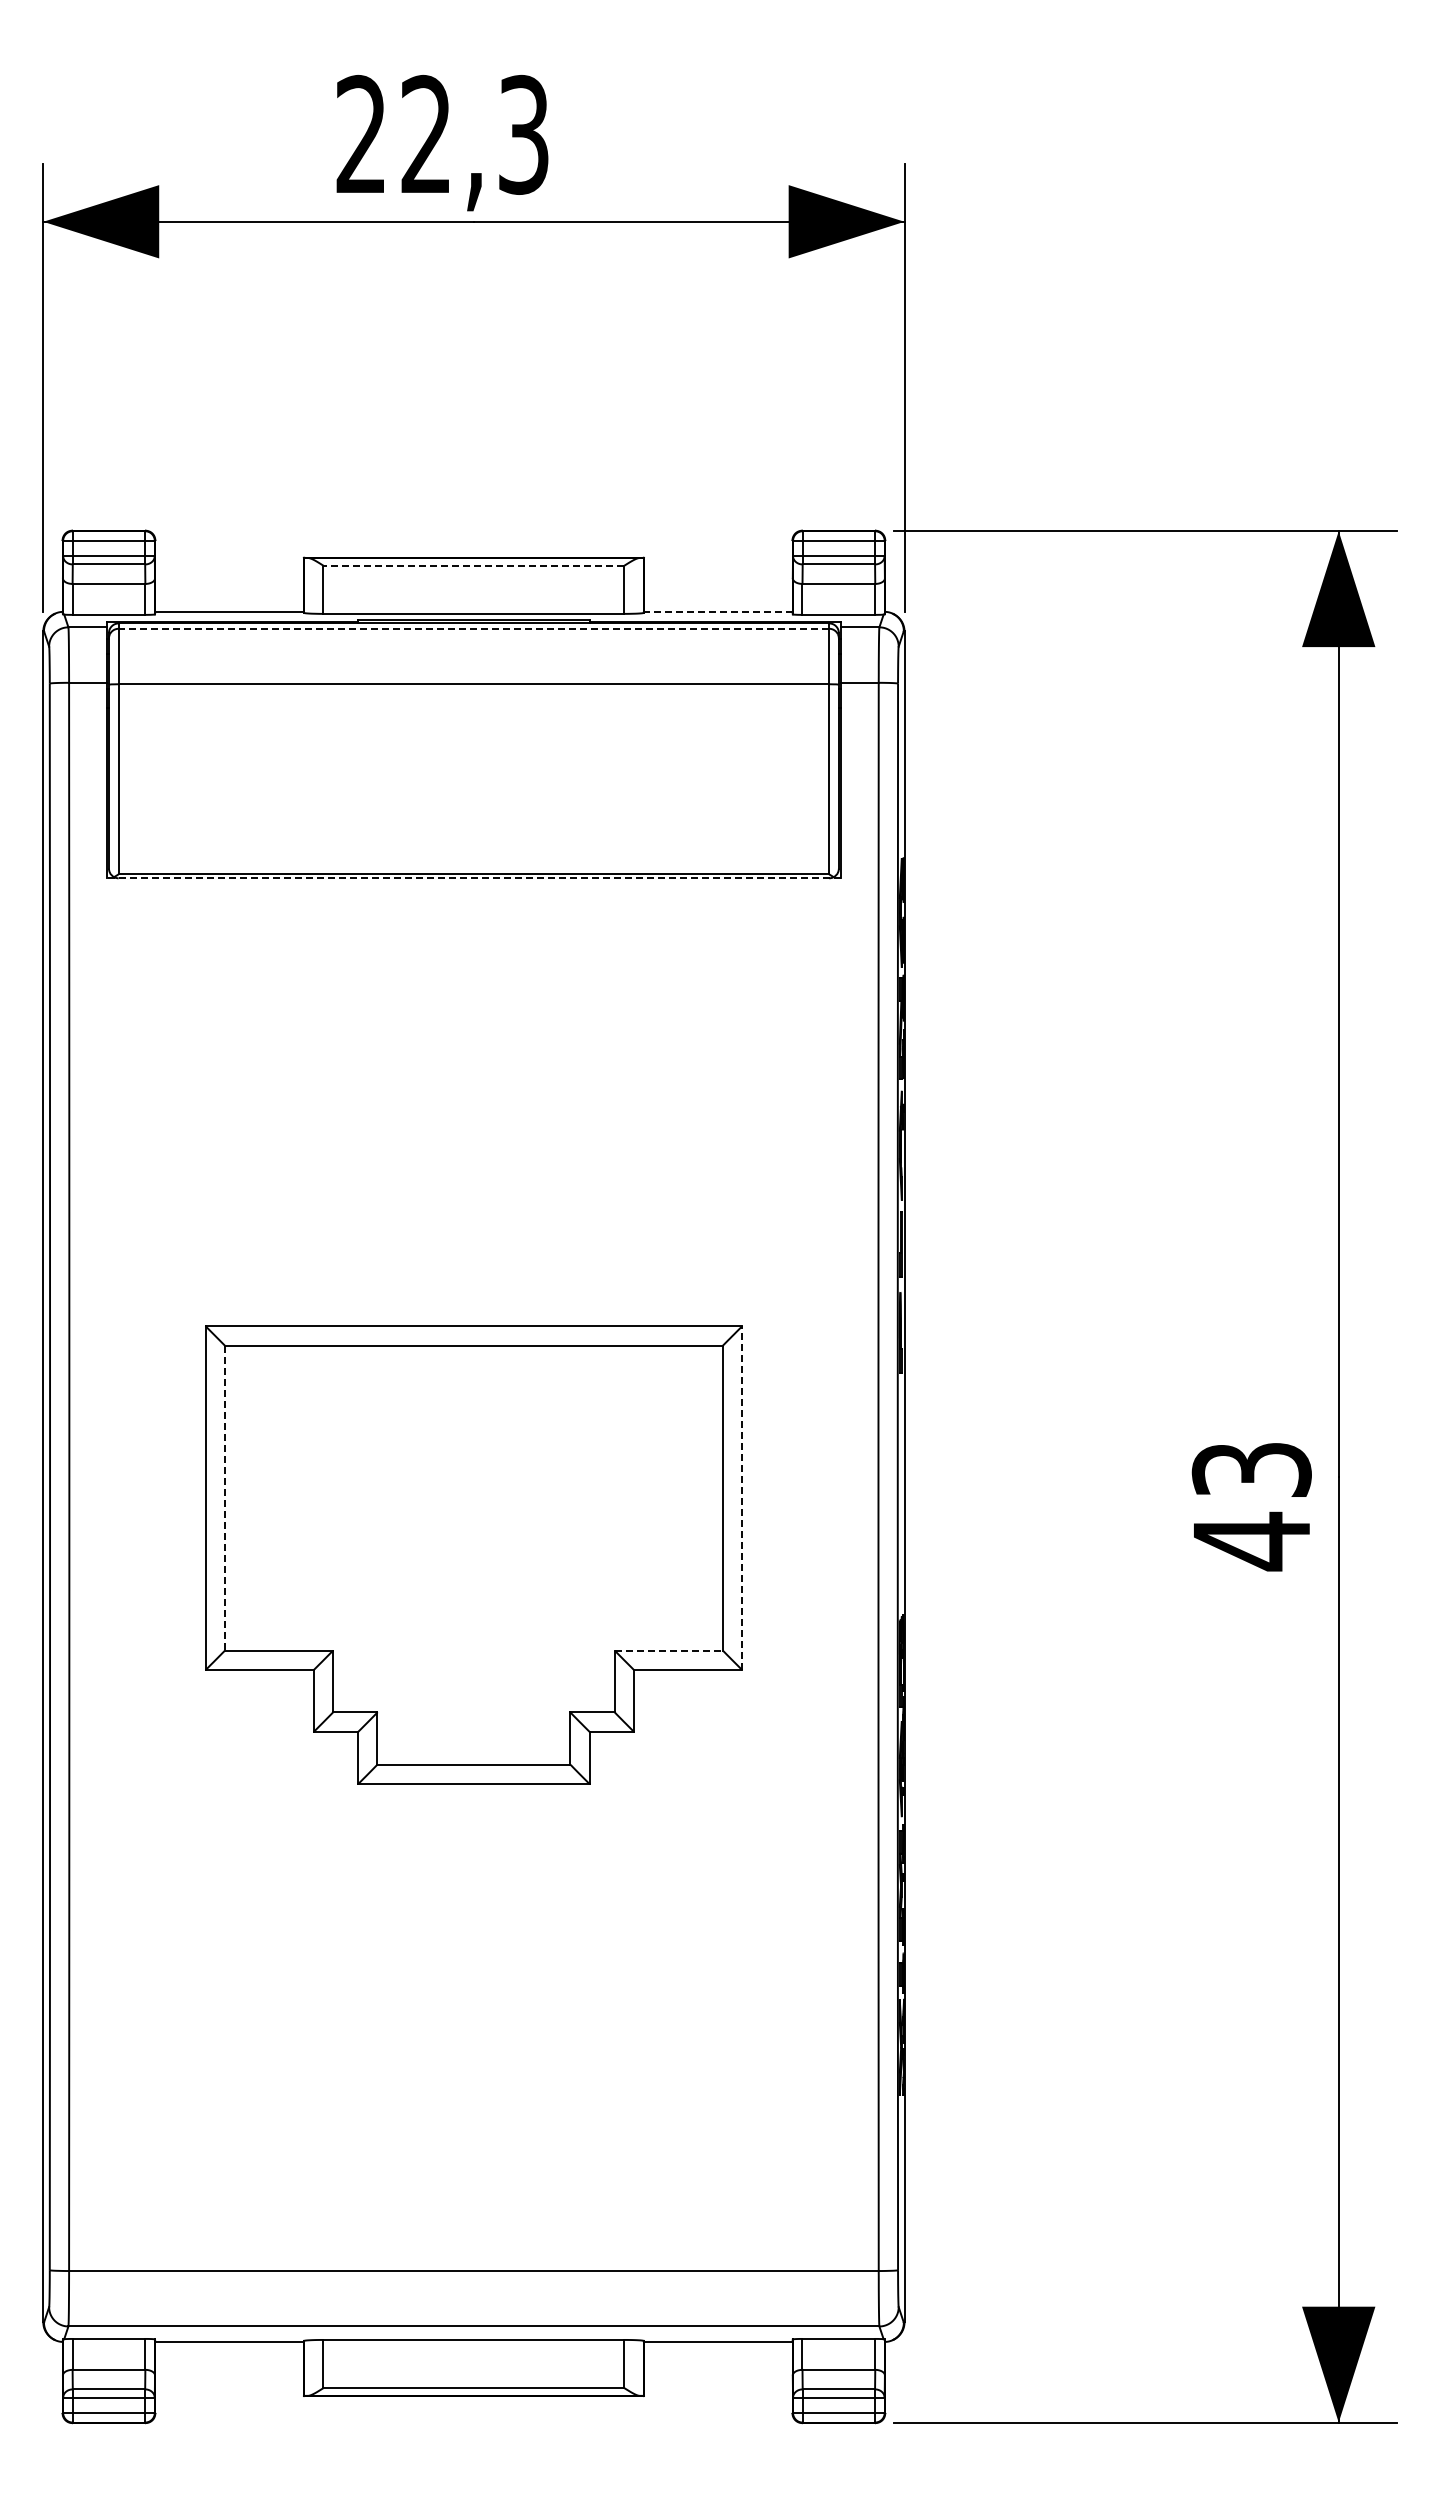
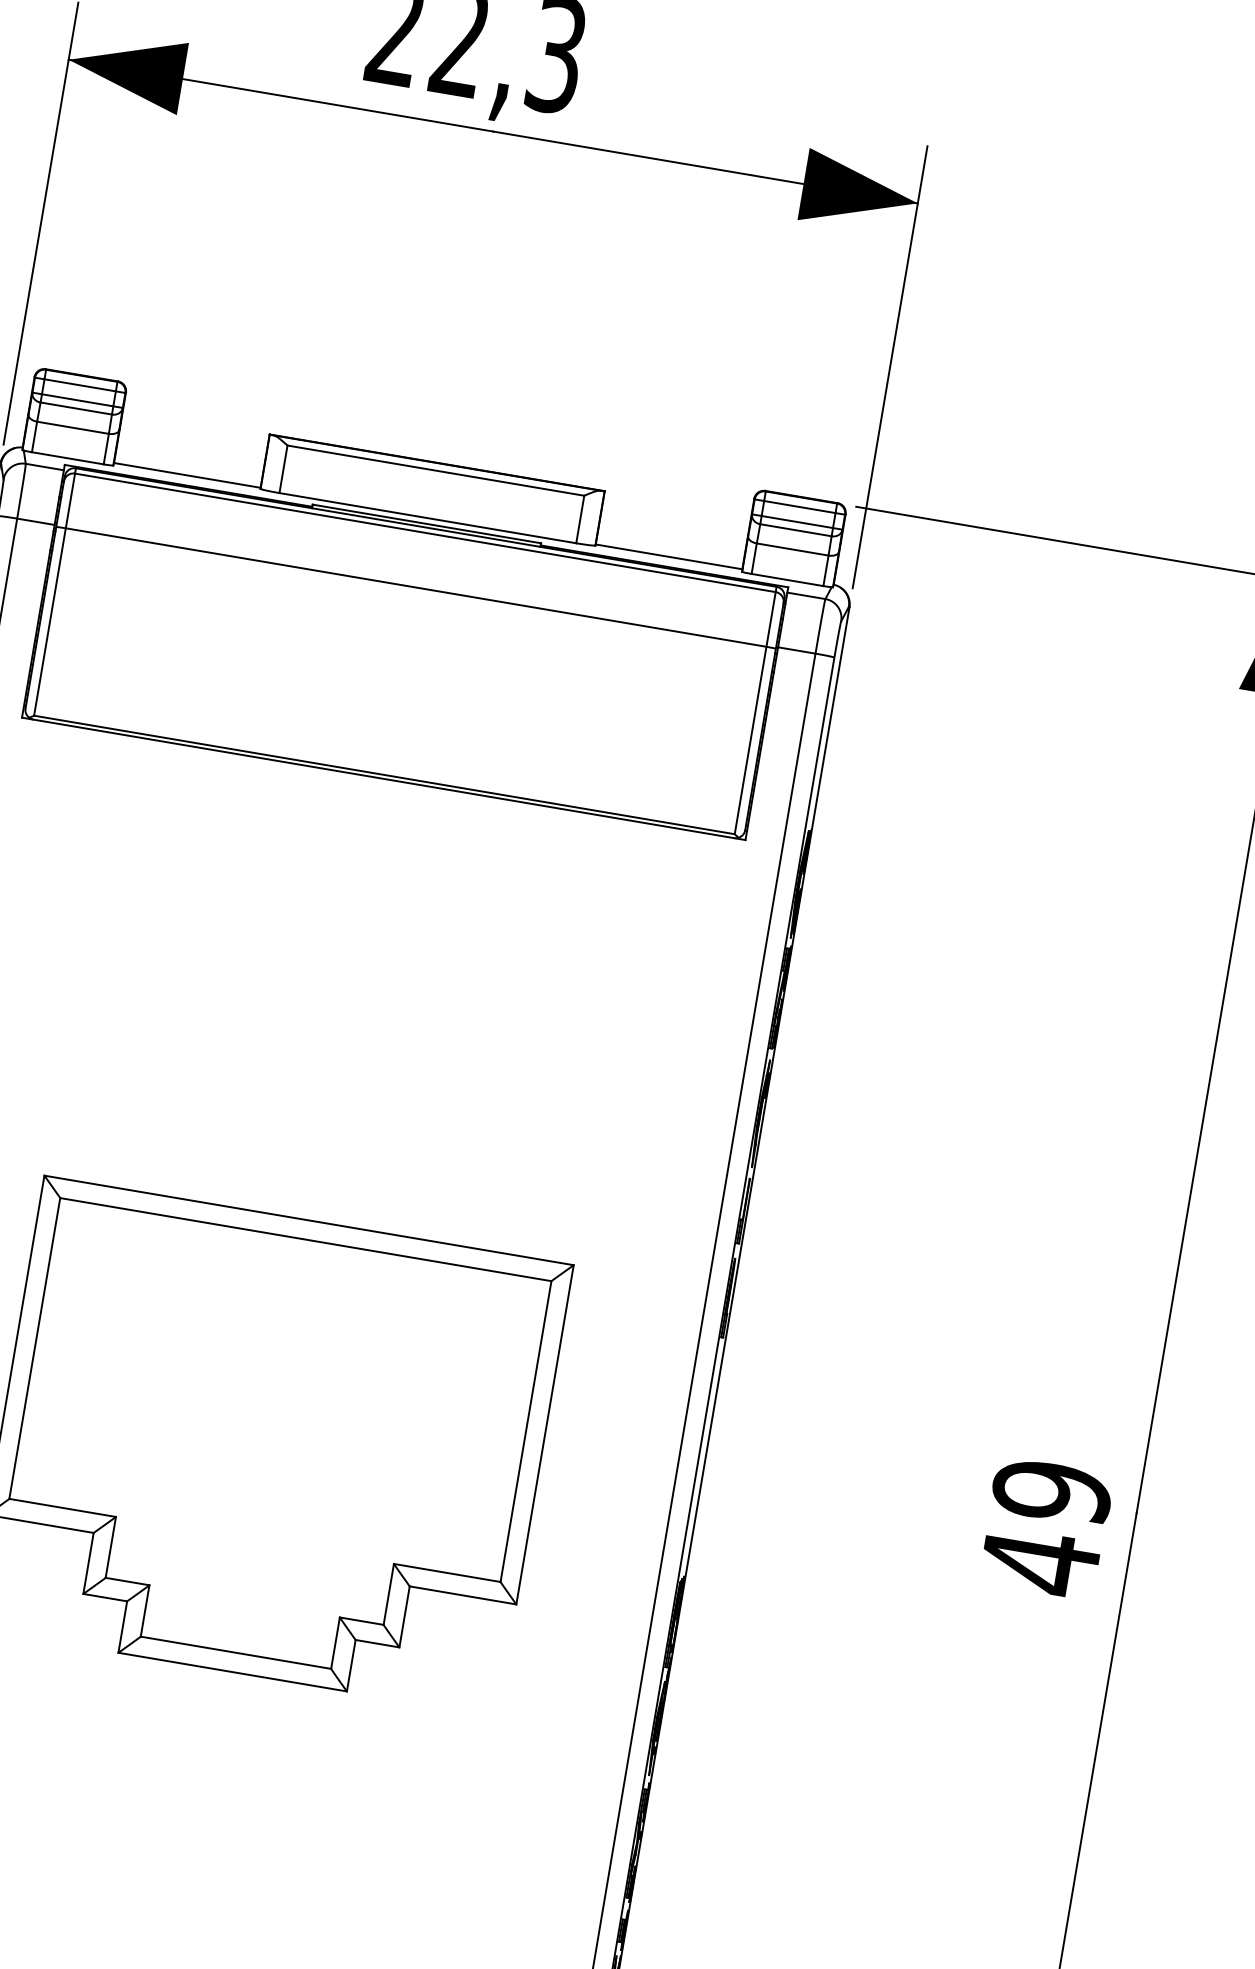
line: (473, 565) -> (435, 470), dashed -> solid
line: (717, 611) -> (668, 556), dashed -> solid
line: (473, 628) -> (425, 532), dashed -> solid
line: (473, 878) -> (383, 778), dashed -> solid
text: (1251, 1470) -> (1051, 1492), 43 -> 49
line: (742, 1497) -> (545, 1434), dashed -> solid
line: (224, 1498) -> (34, 1348), dashed -> solid
line: (669, 1650) -> (447, 1572), dashed -> solid

